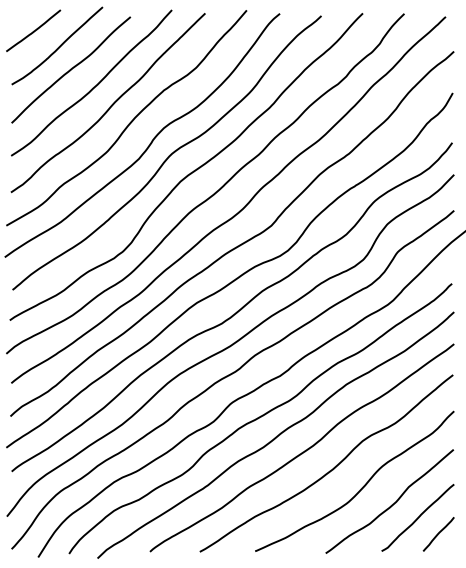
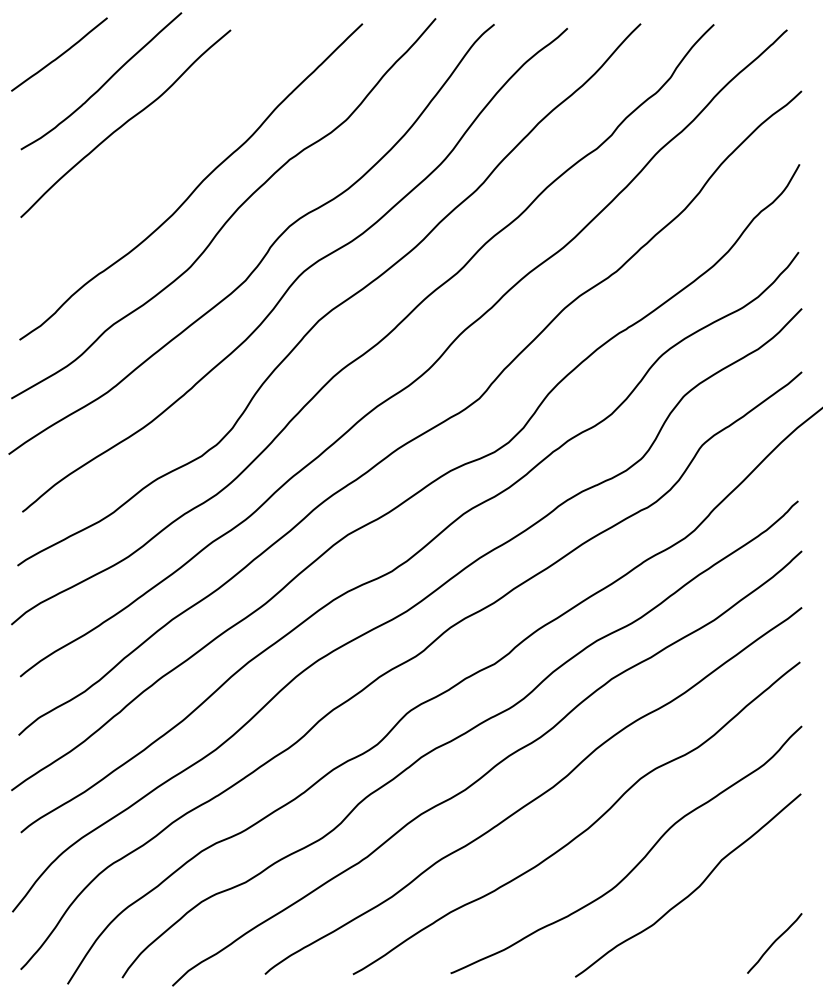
curve: (93, 86) -> (165, 152), removed
curve: (417, 517) -> (737, 913), removed

